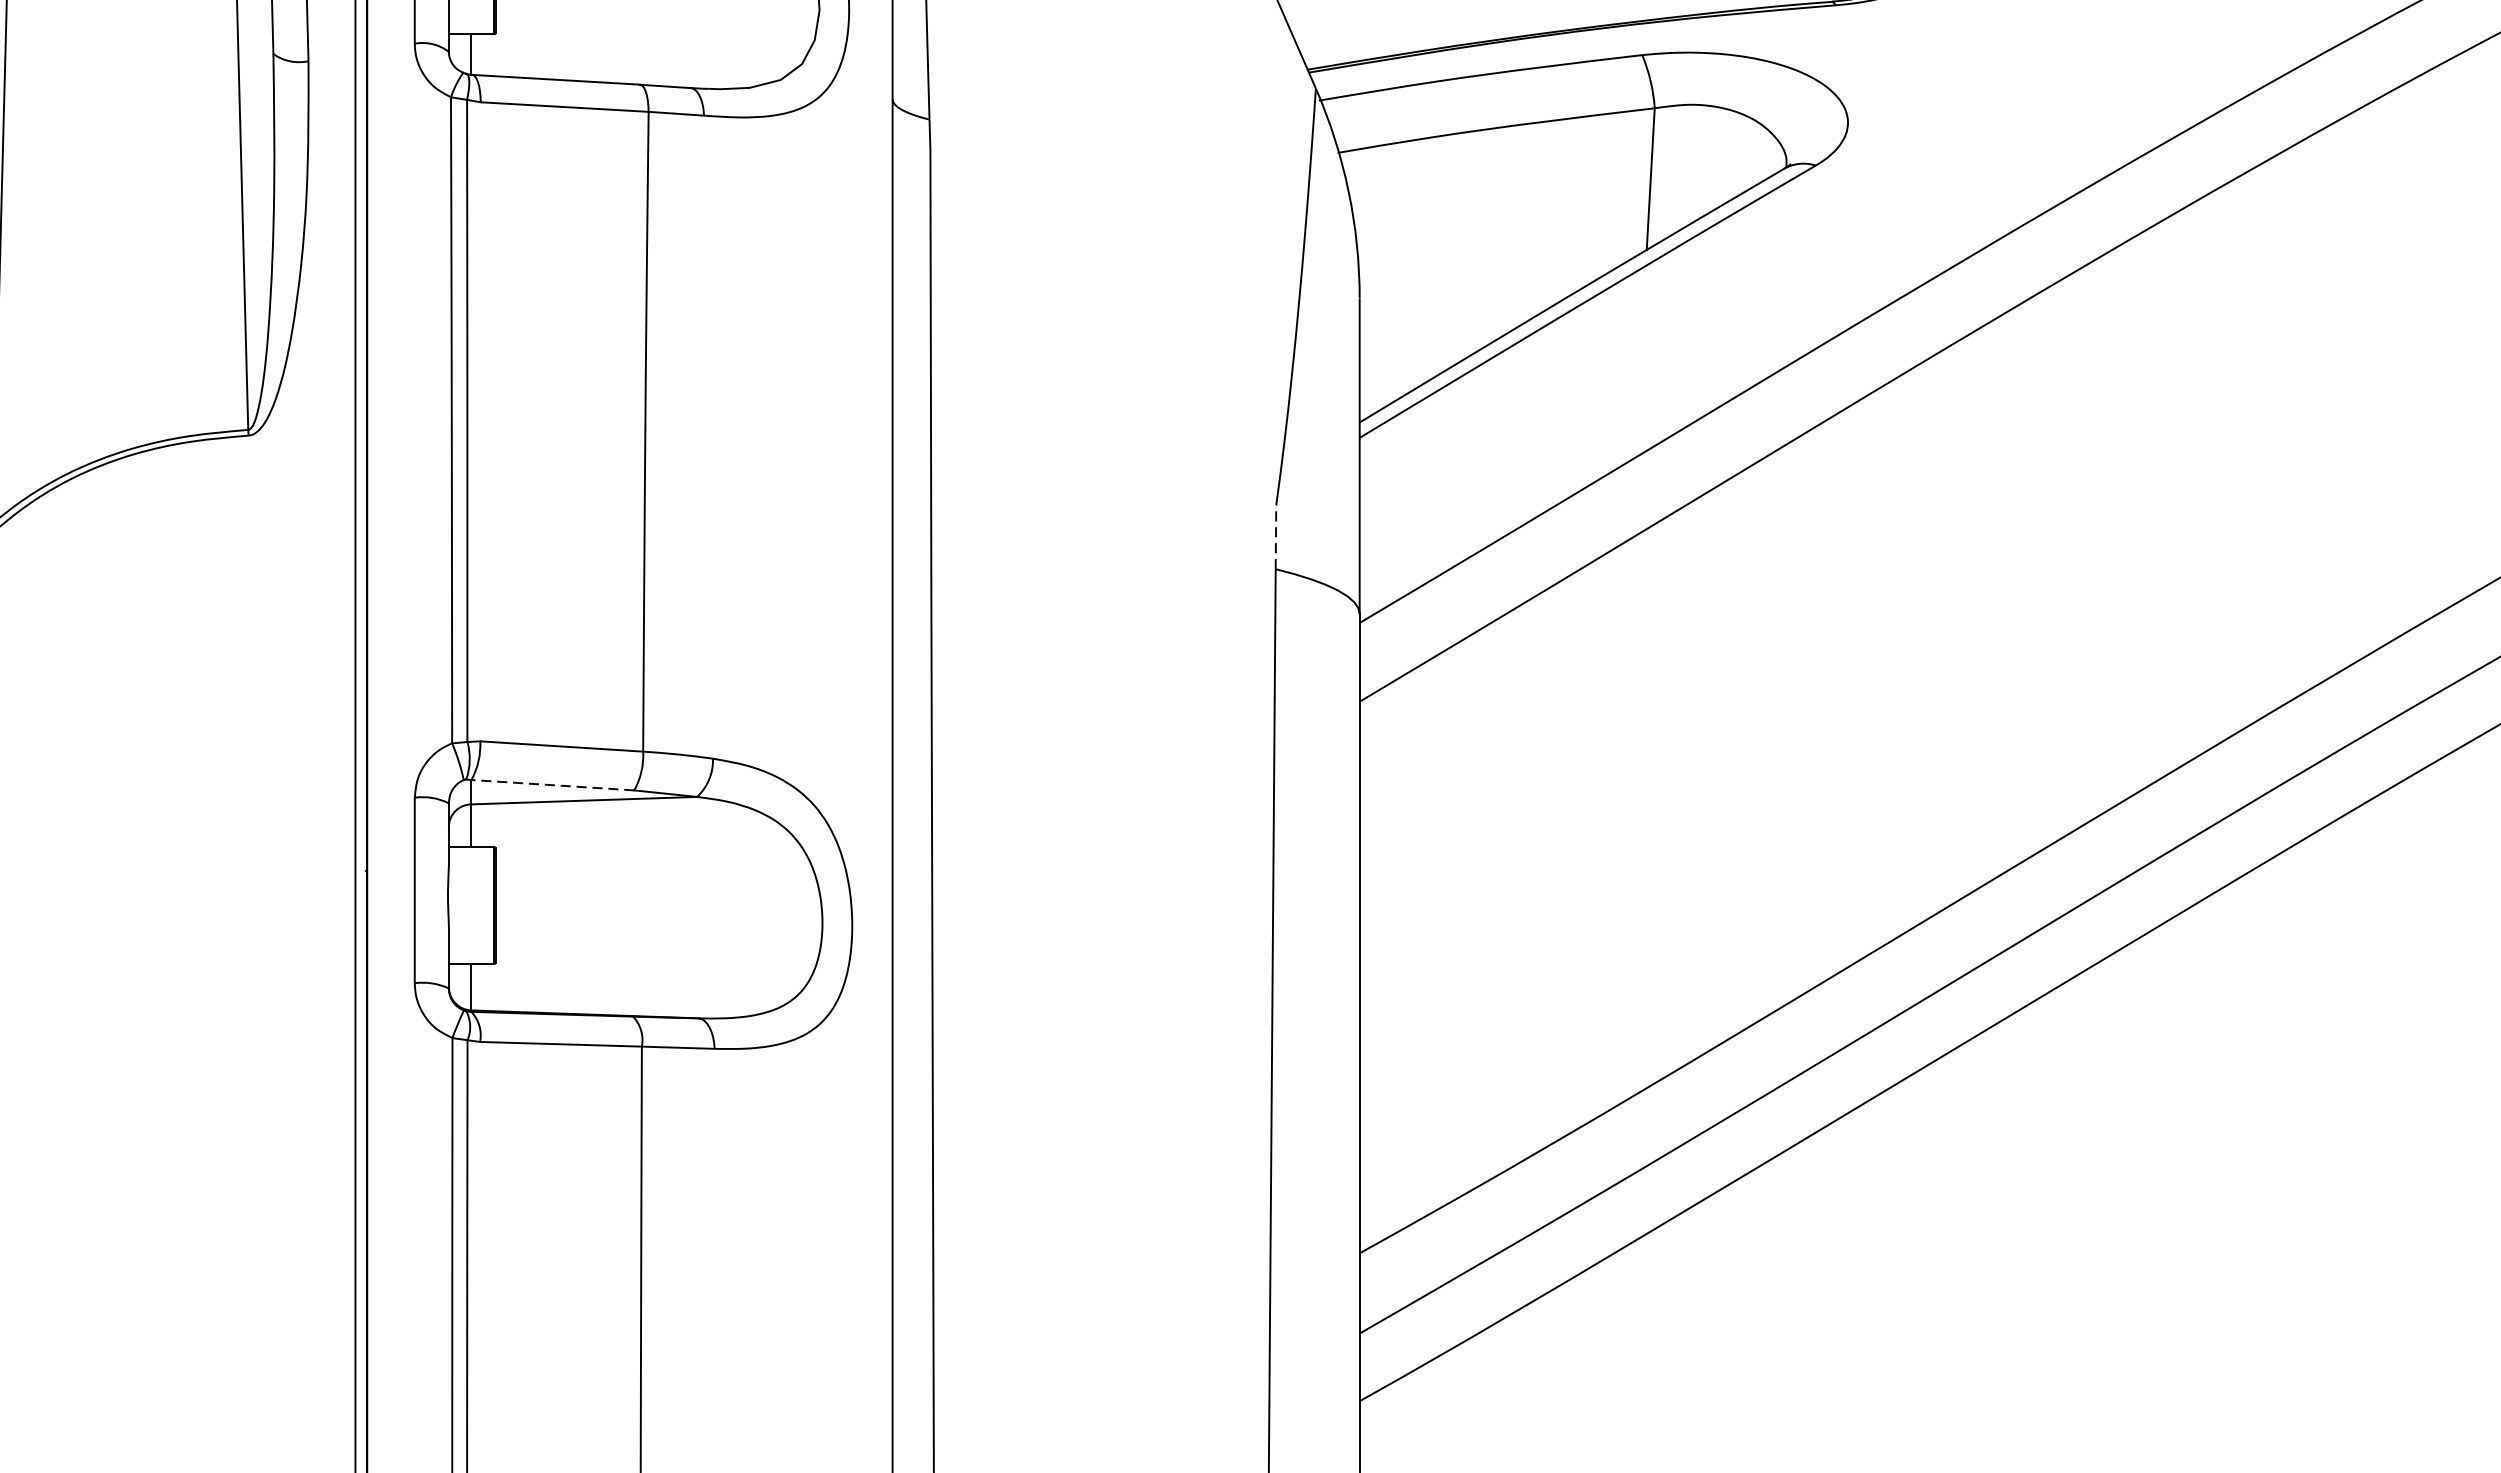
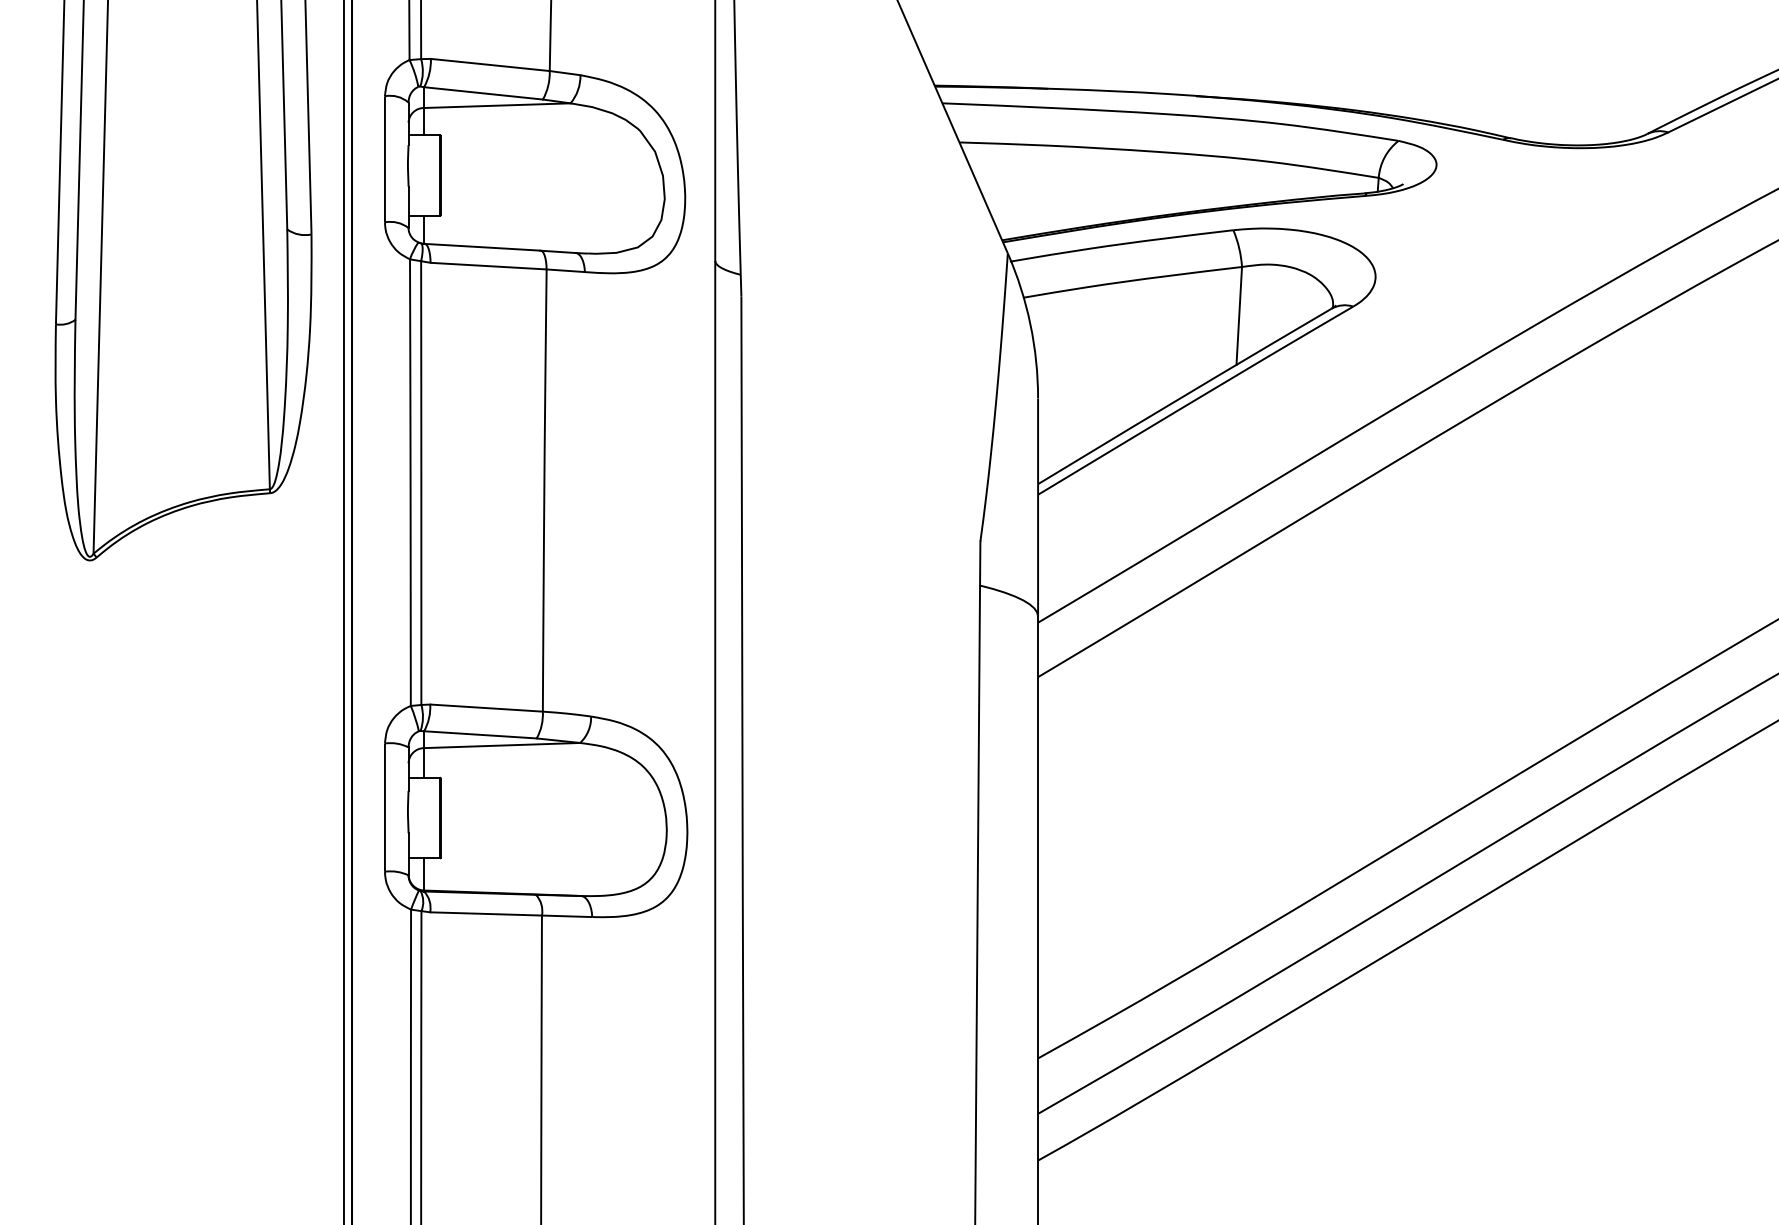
line: (1276, 537) -> (980, 563), dashed -> solid
line: (551, 784) -> (479, 734), dashed -> solid

